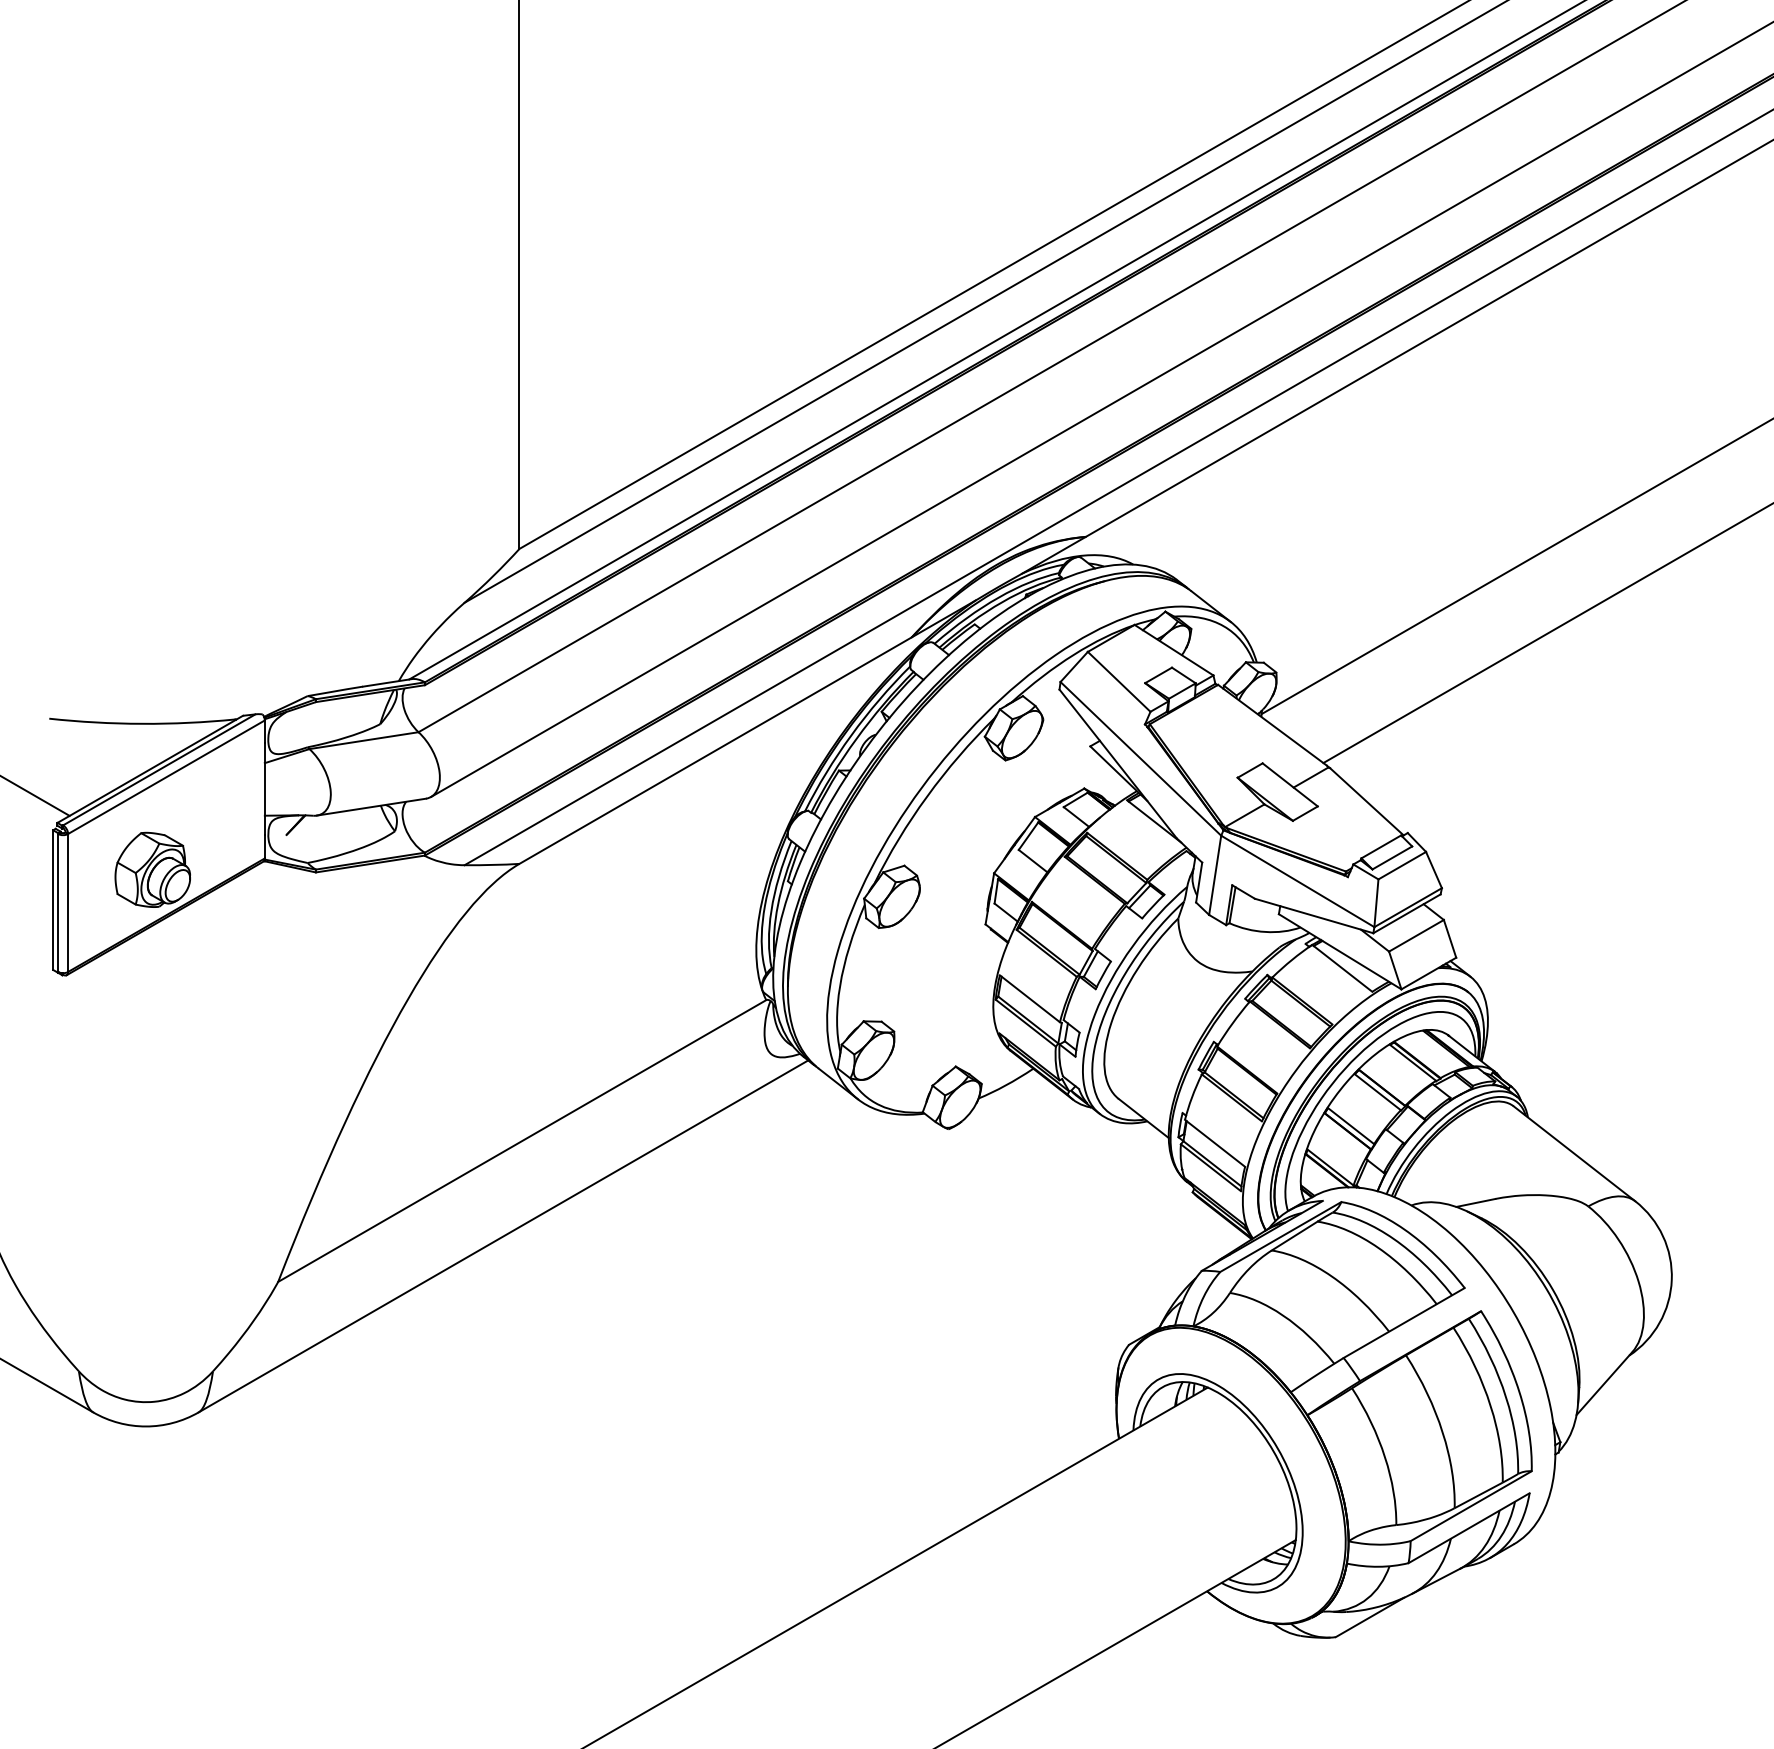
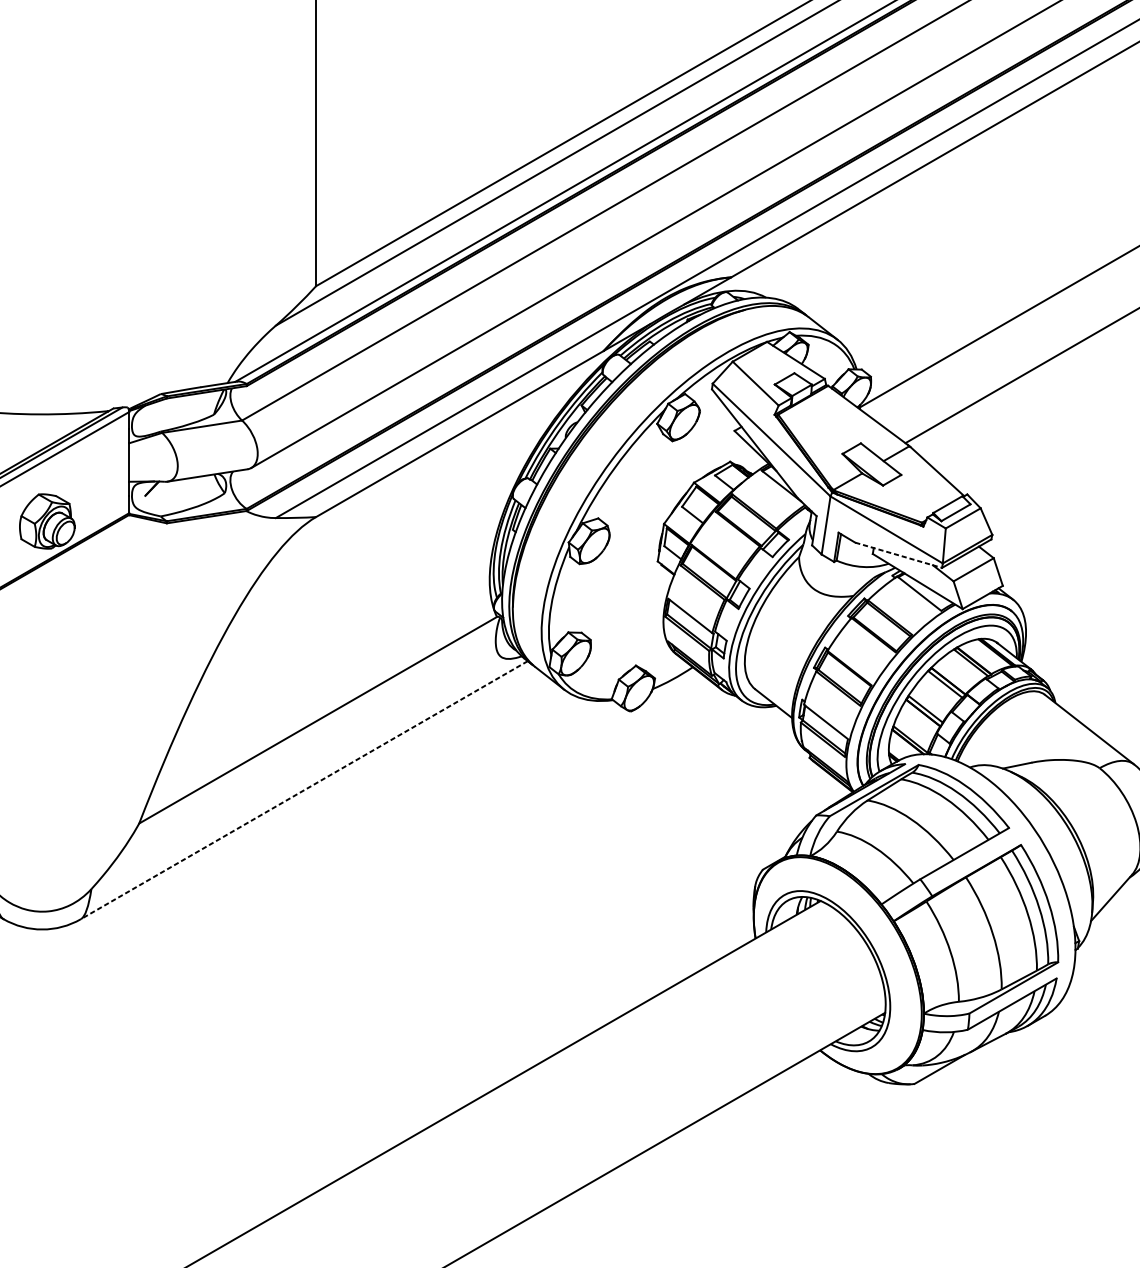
line: (1314, 916) -> (898, 555), solid -> dashed
line: (503, 1236) -> (304, 790), solid -> dashed

